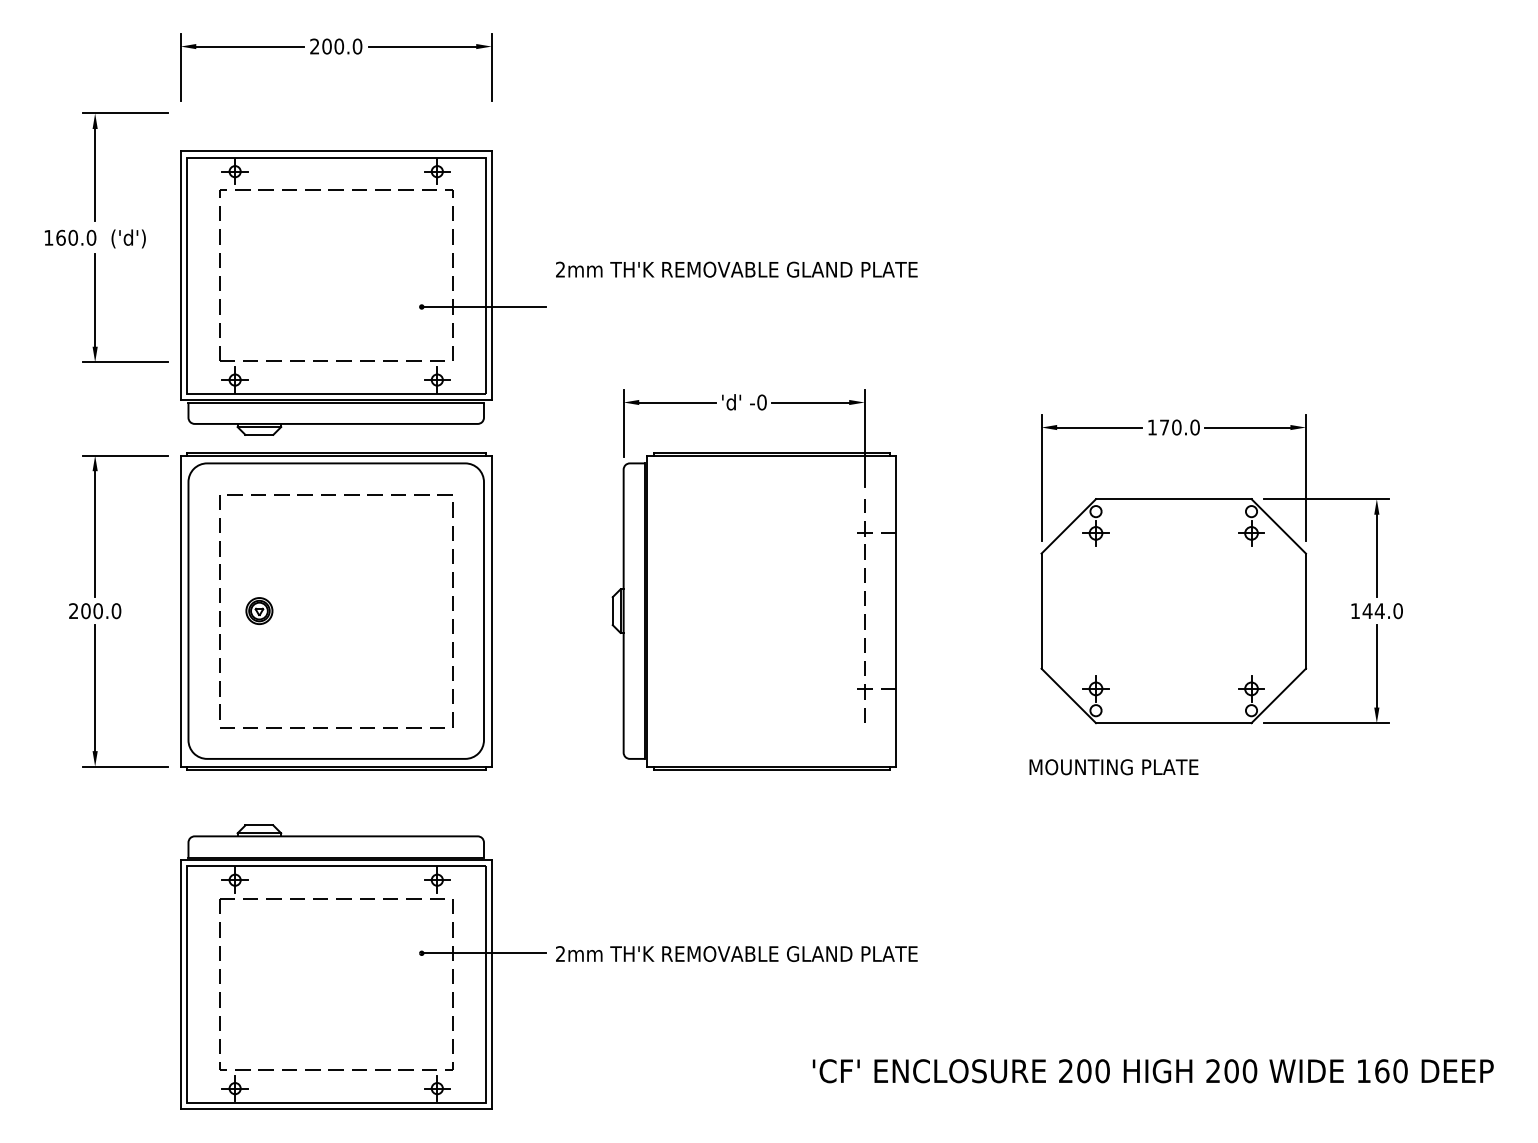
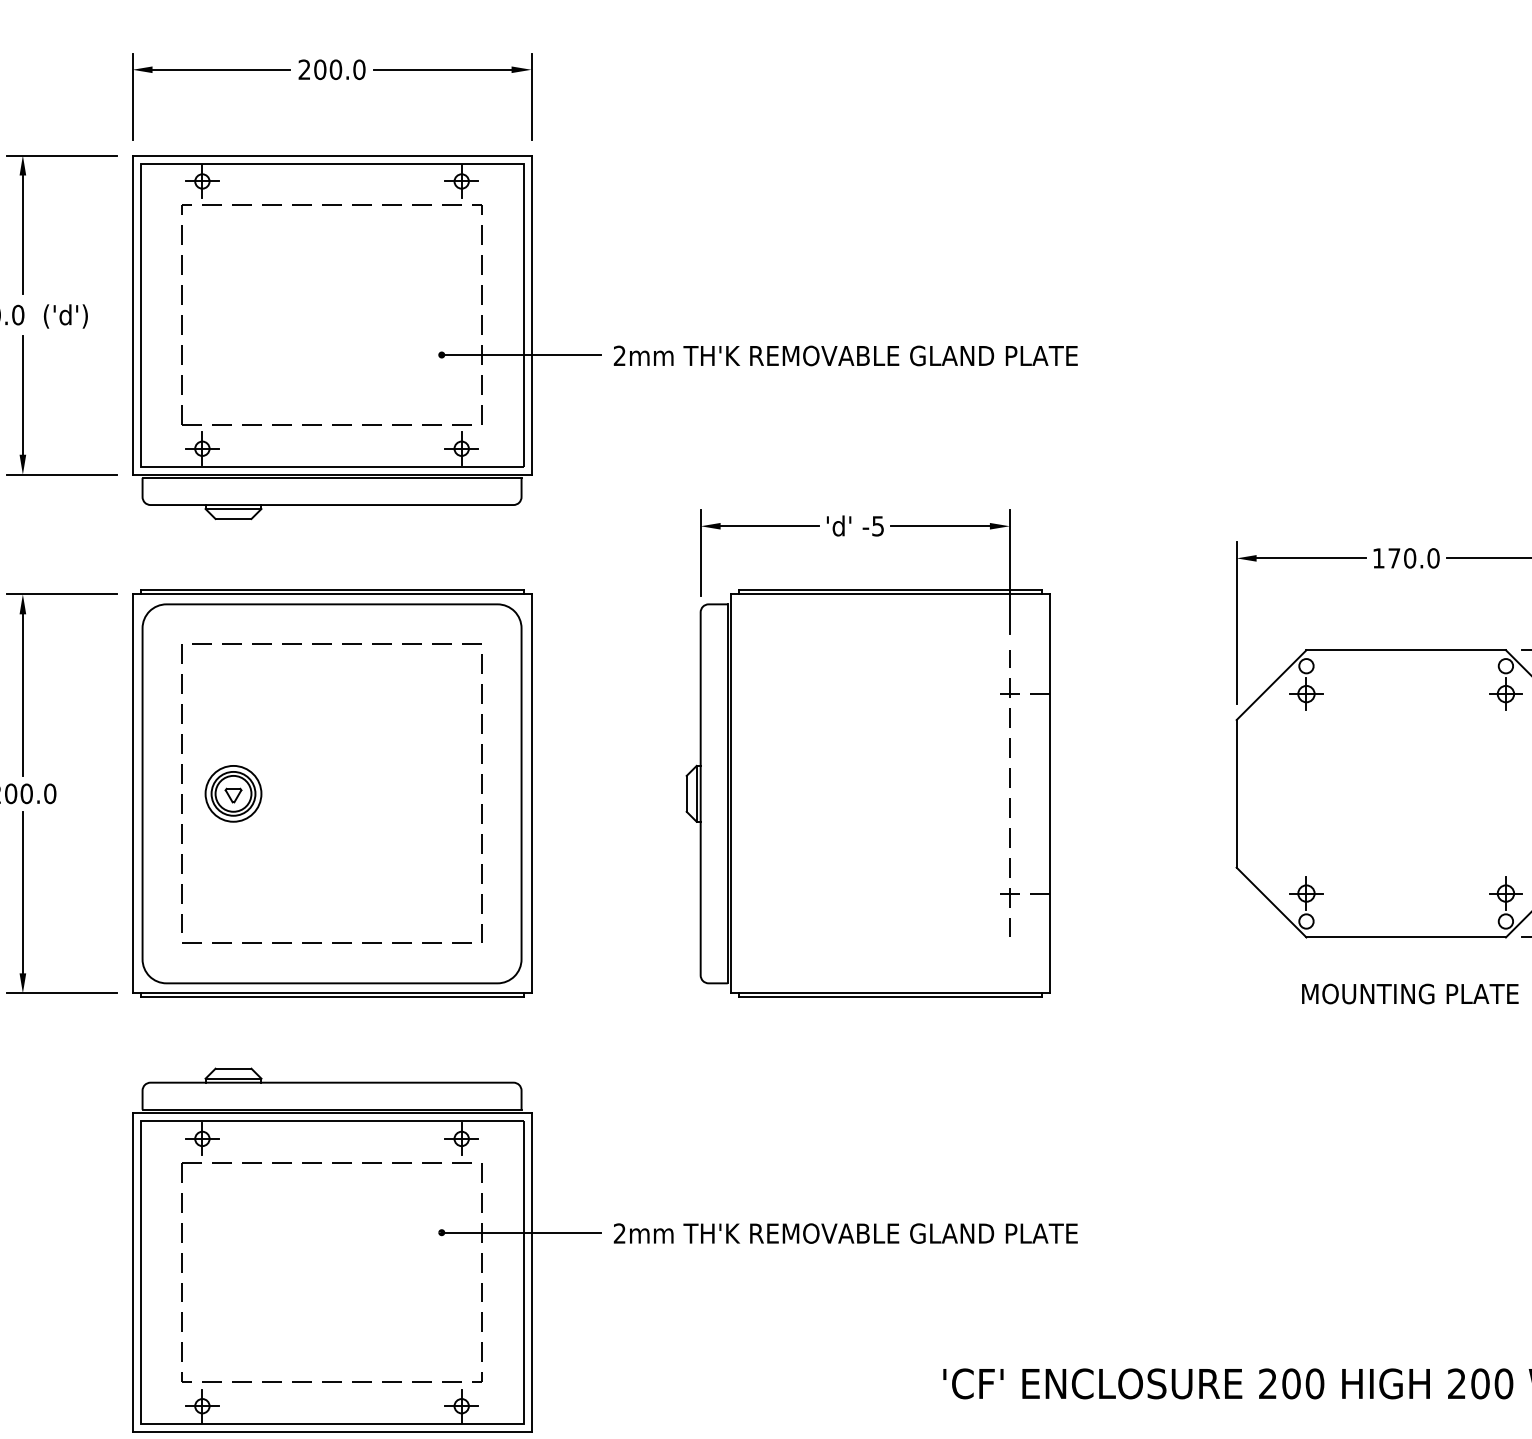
part: (363, 292) -> (367, 336), moved
text: (761, 402) -> (877, 526), -0 -> -5
part: (259, 610) -> (233, 793), size x1.67
text: (1113, 767) -> (1409, 994), moved

